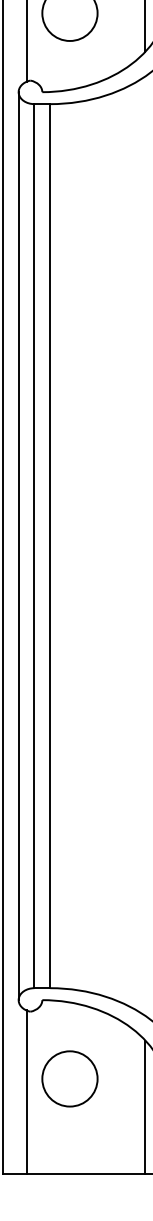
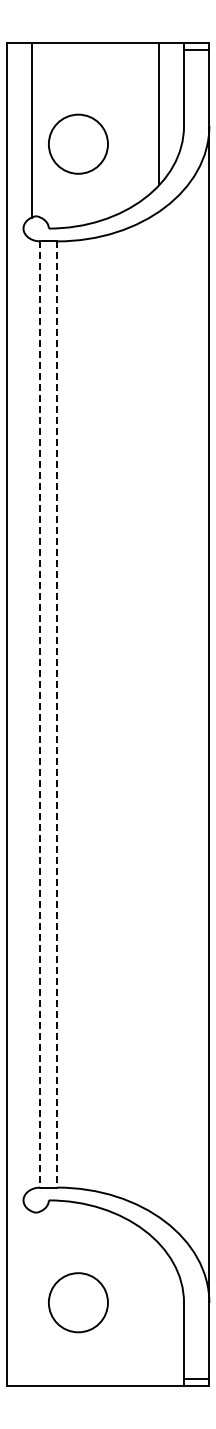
line: (18, 546) -> (23, 714), removed
line: (34, 546) -> (40, 714), solid -> dashed
line: (50, 546) -> (57, 714), solid -> dashed
circle: (70, 1078) -> (78, 1302), moved
line: (26, 1091) -> (31, 1298), removed
line: (144, 1106) -> (158, 1314), removed

